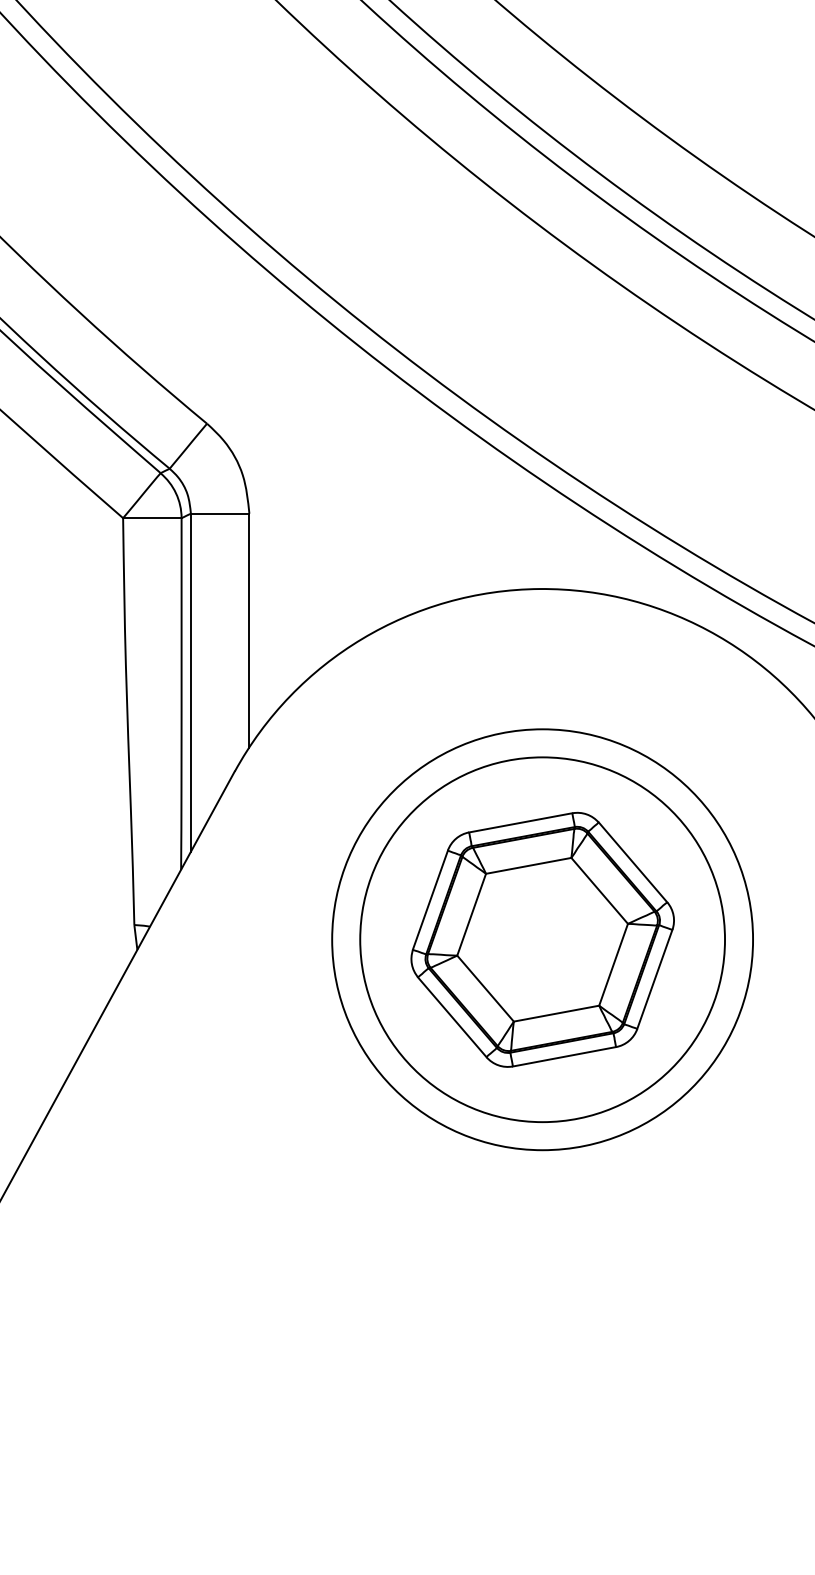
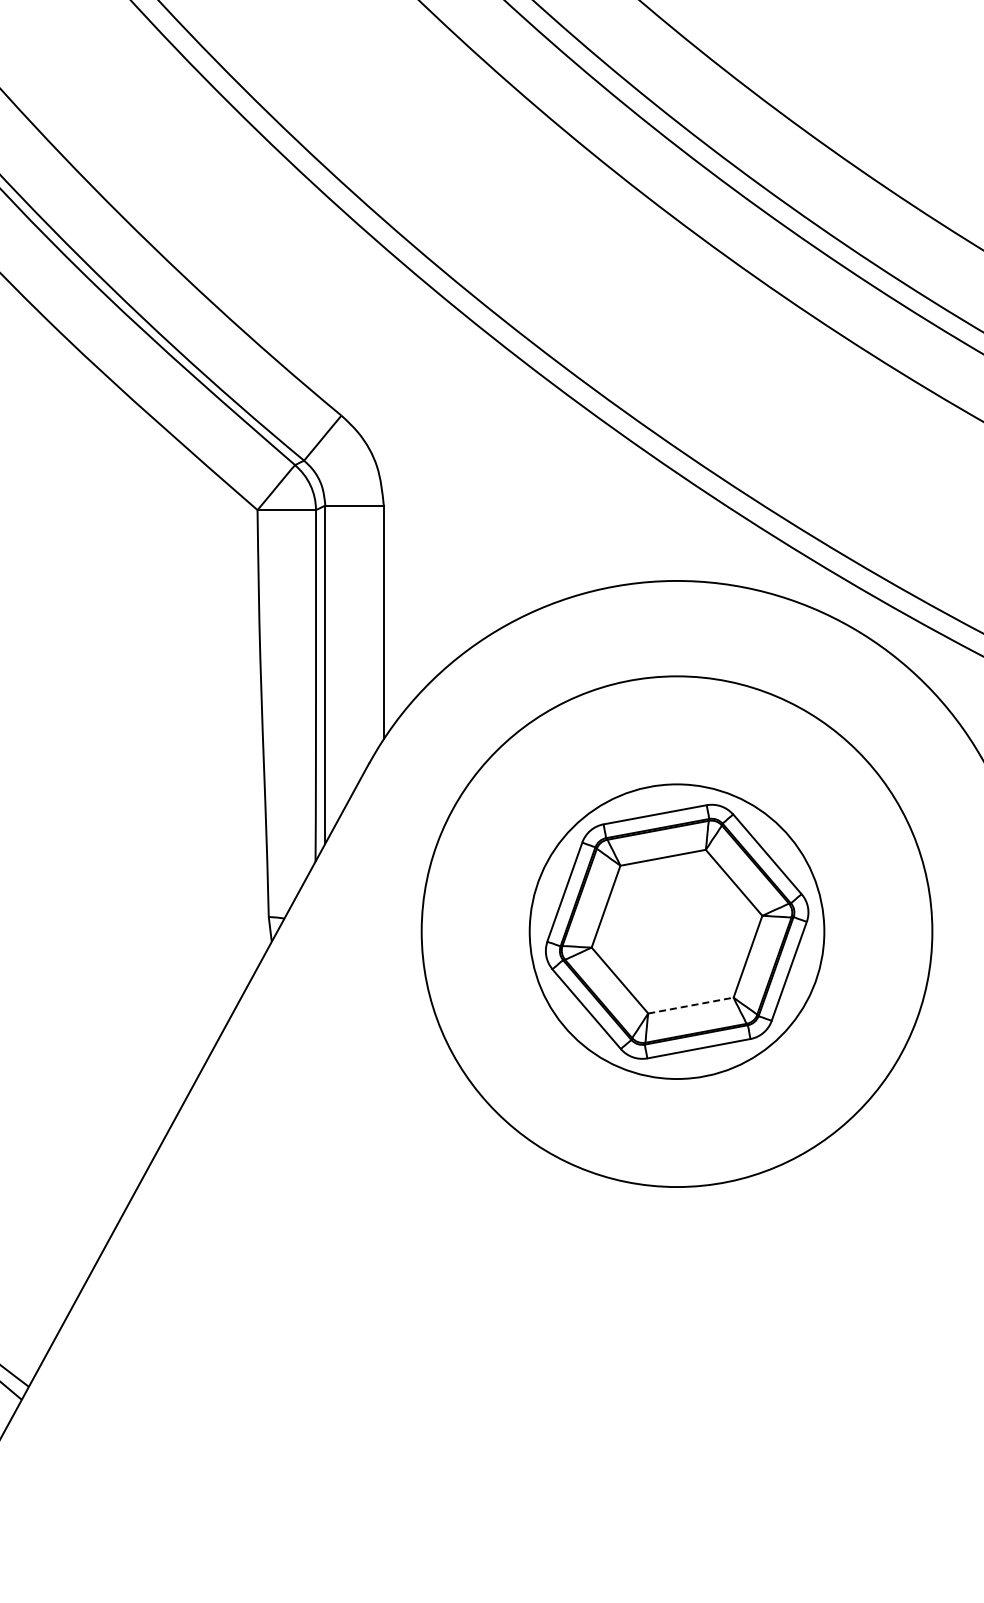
circle: (542, 939) -> (676, 931), size x0.7
circle: (542, 939) -> (676, 931), size x1.4
line: (557, 1013) -> (691, 1005), solid -> dashed

